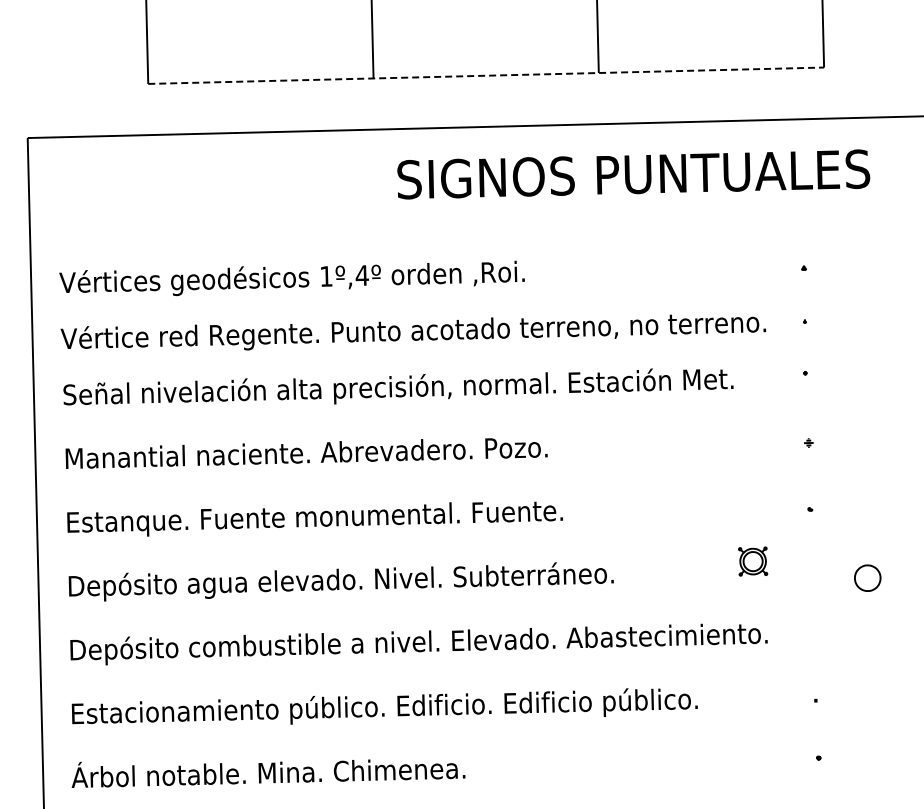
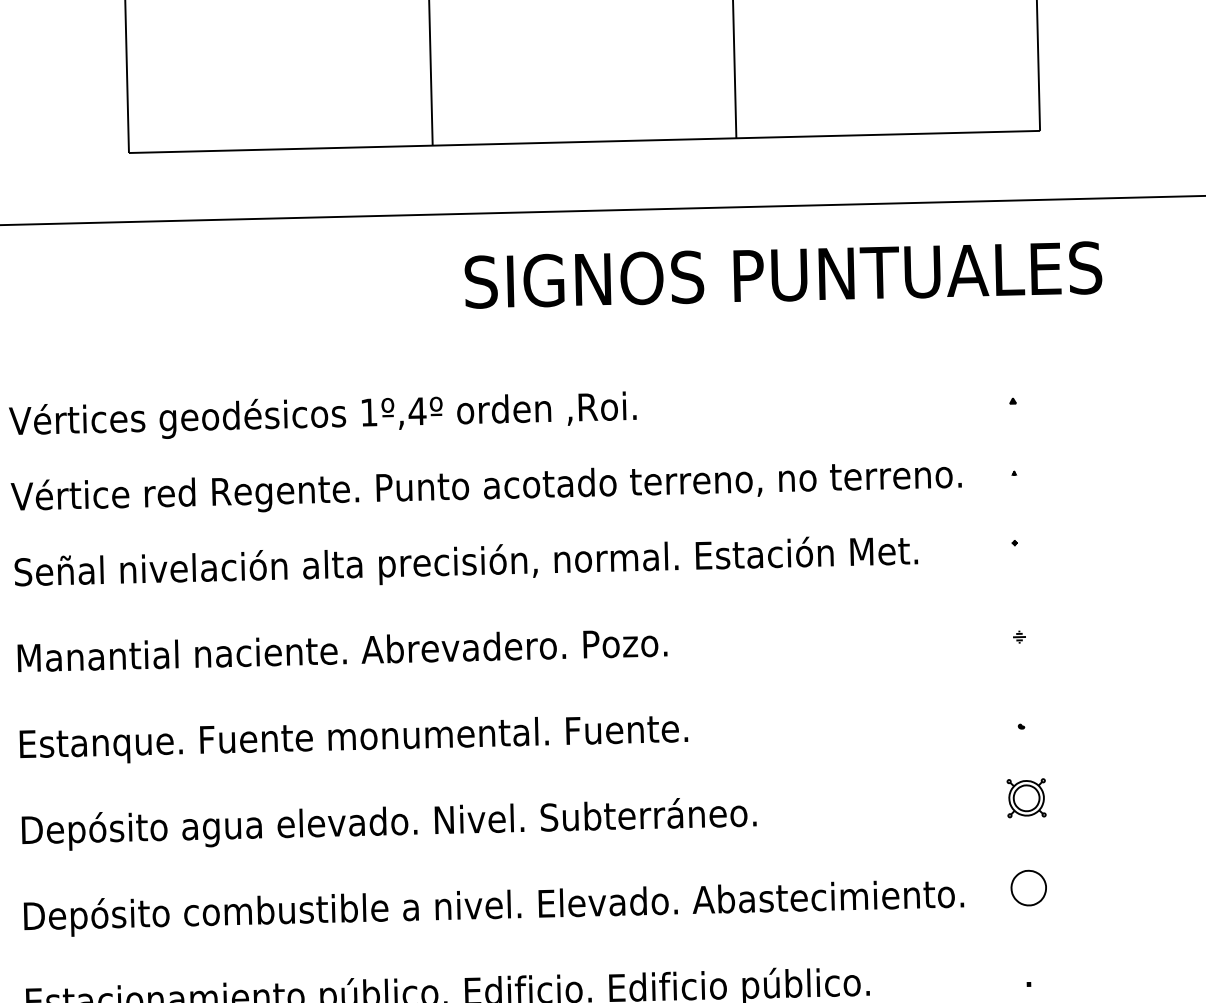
line: (486, 75) -> (584, 141), dashed -> solid
part: (753, 561) -> (1027, 798), moved
part: (867, 577) -> (1028, 887), moved

